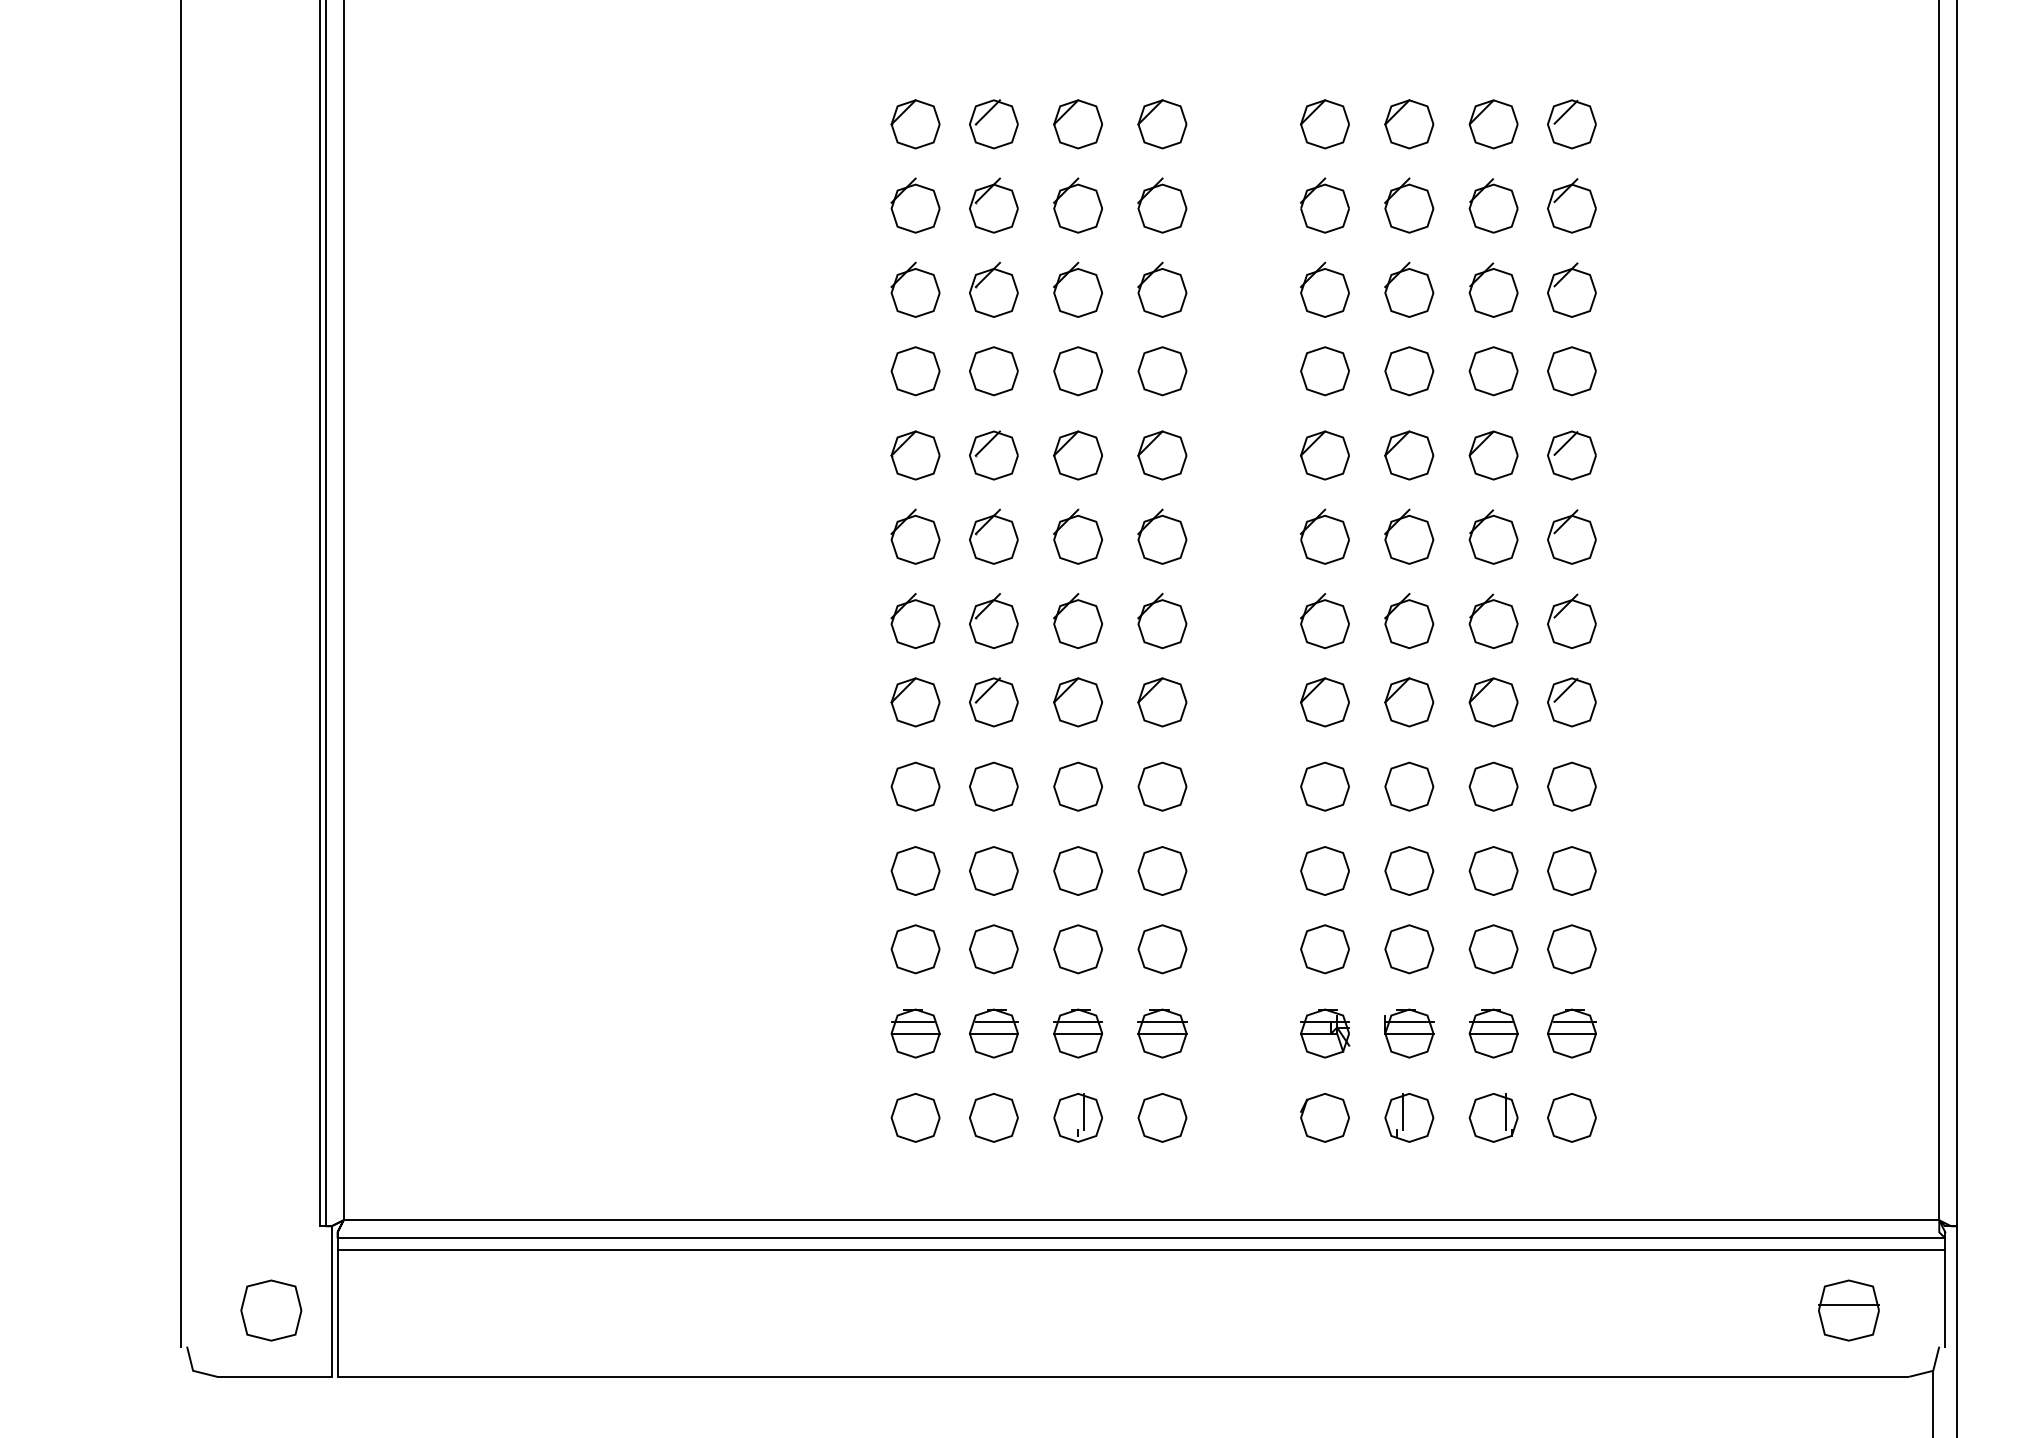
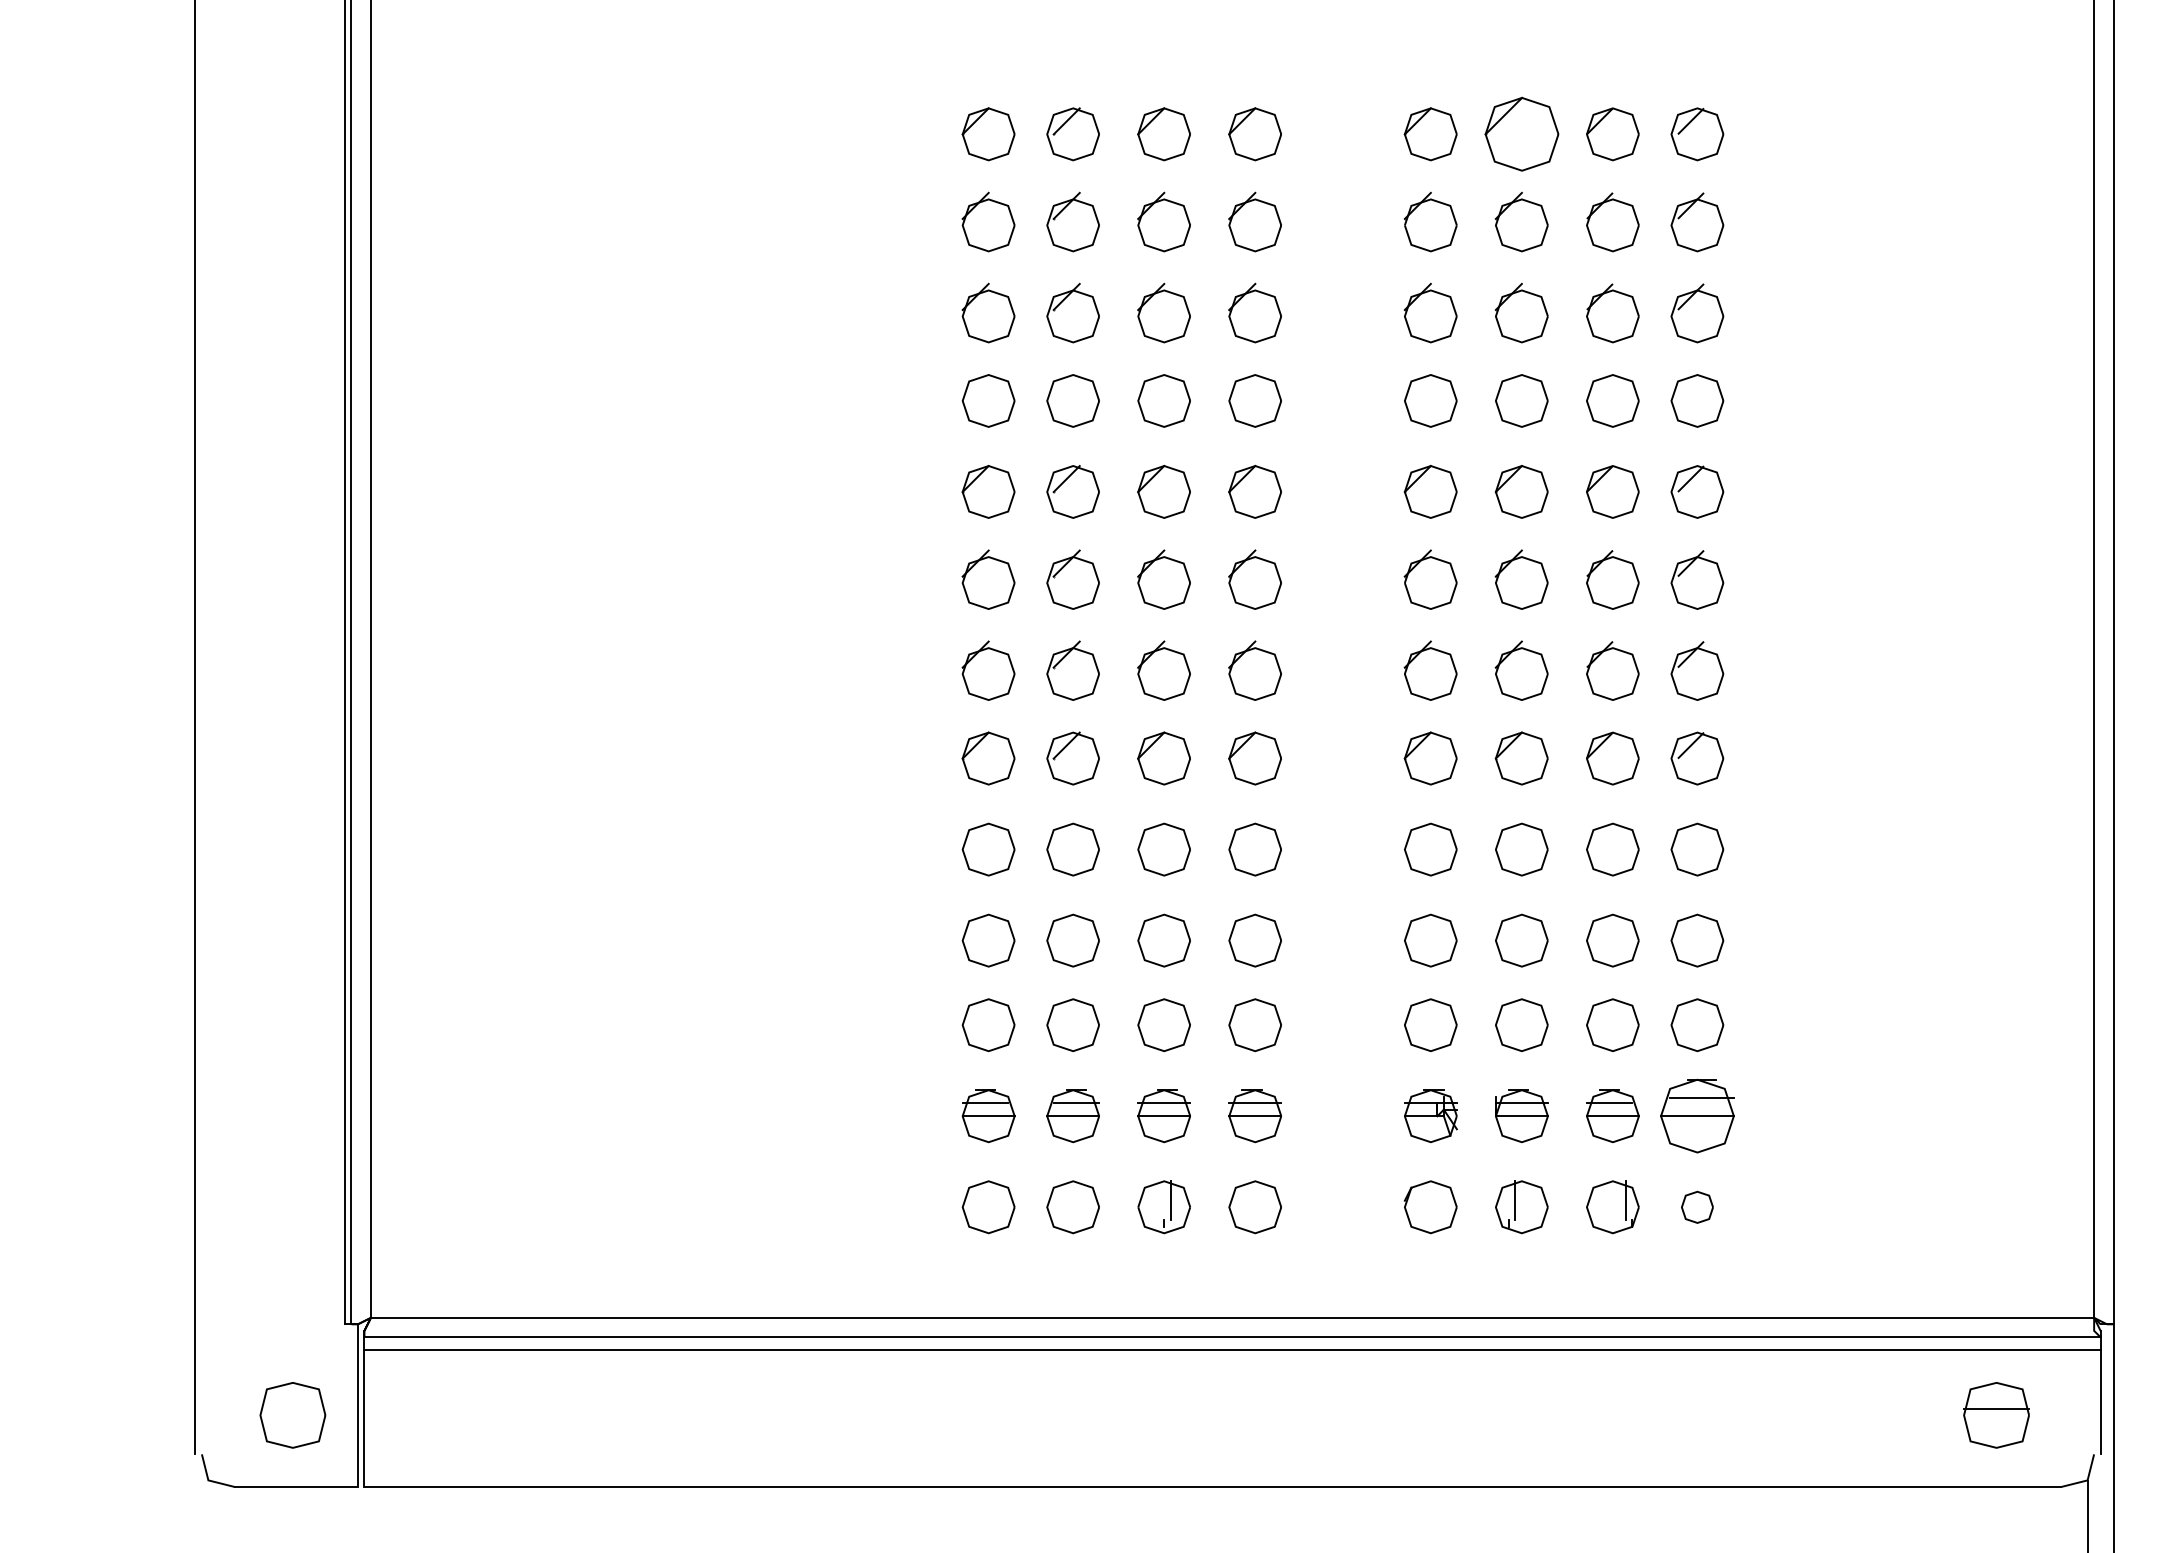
part: (1409, 124) -> (1521, 134), size x1.4
part: (1572, 1033) -> (1697, 1116), size x1.4
part: (1572, 1118) -> (1697, 1207), size x0.6

